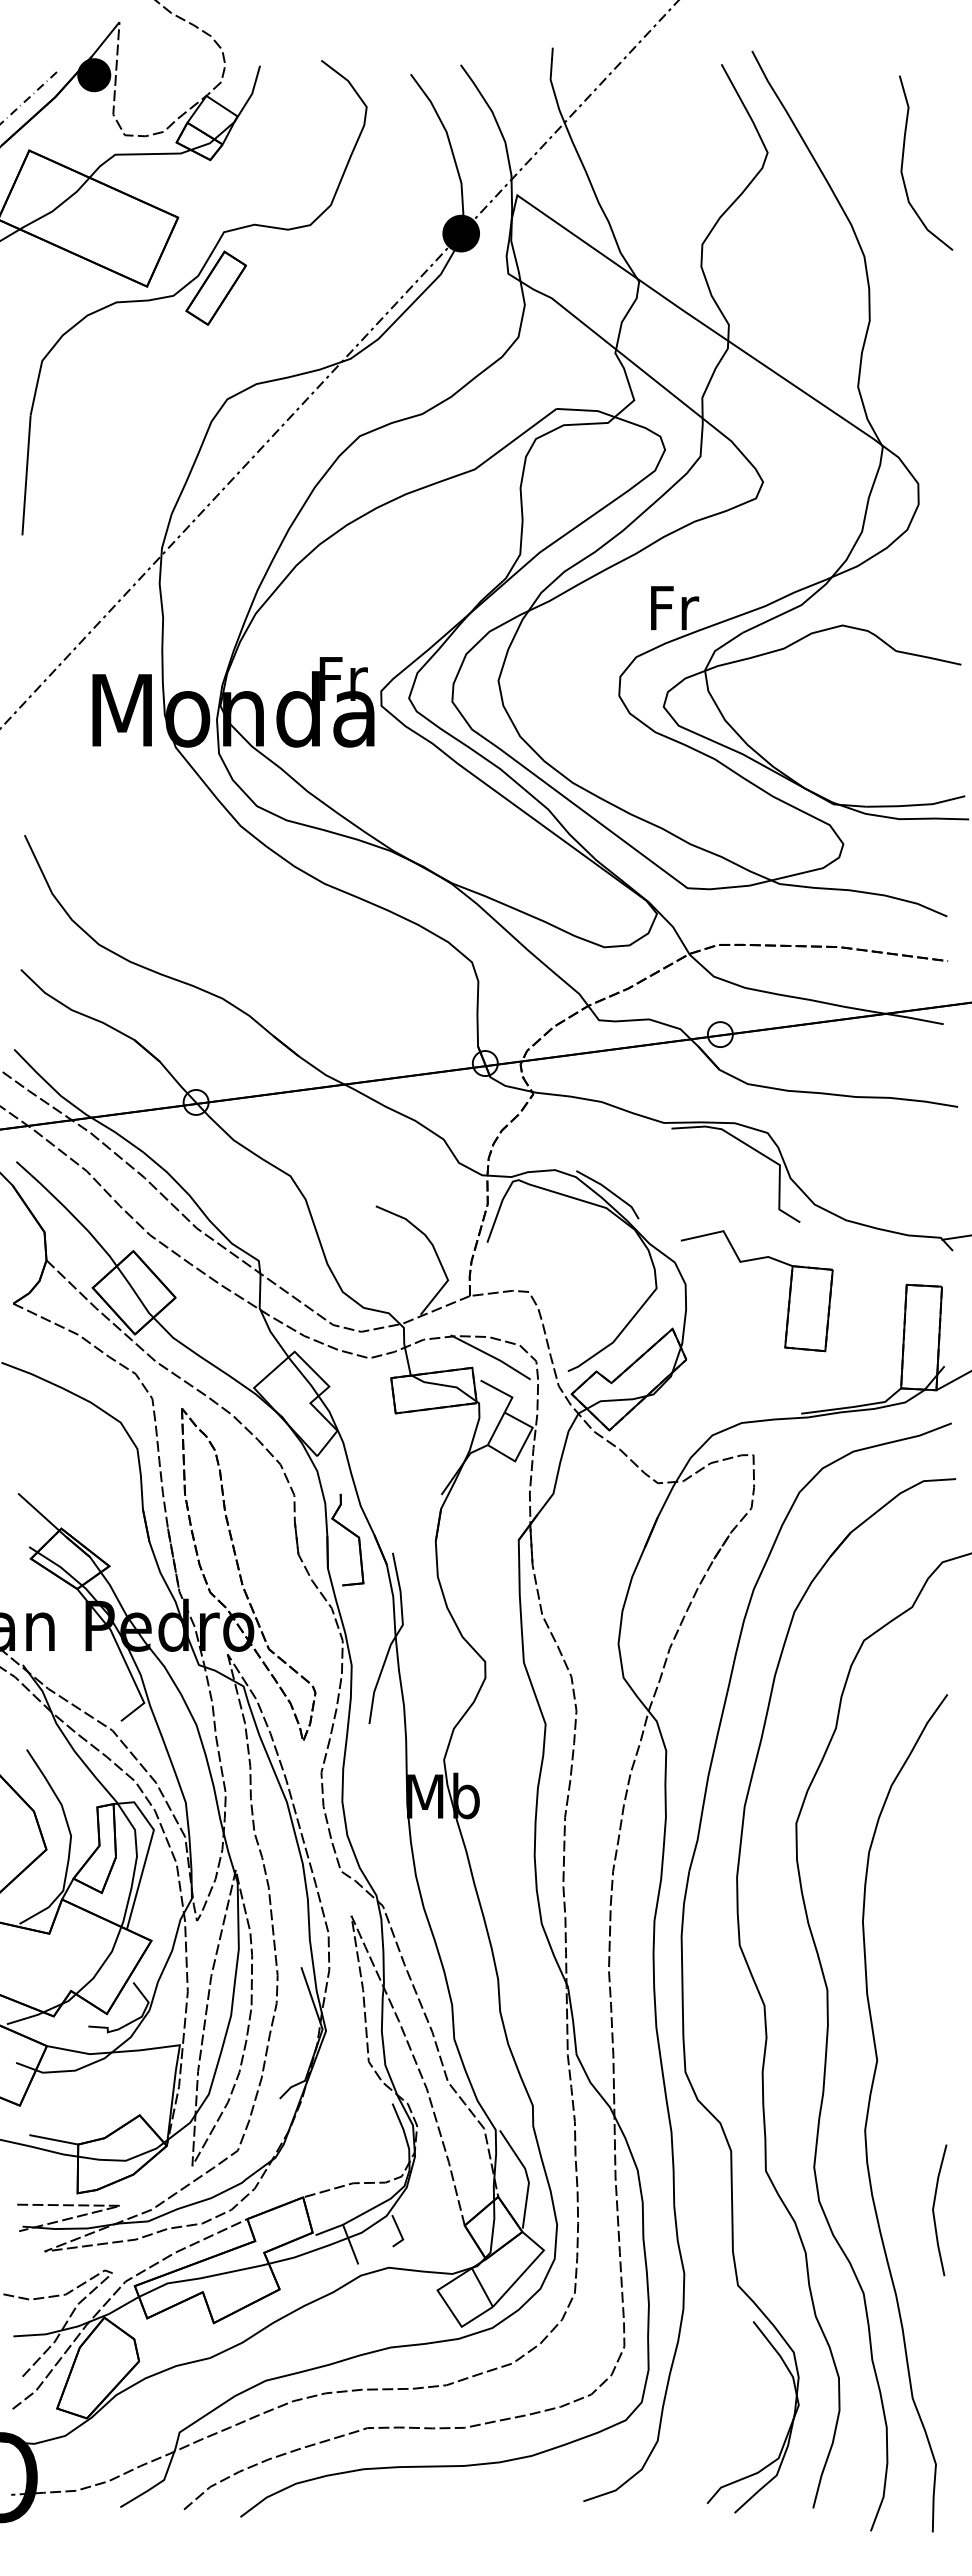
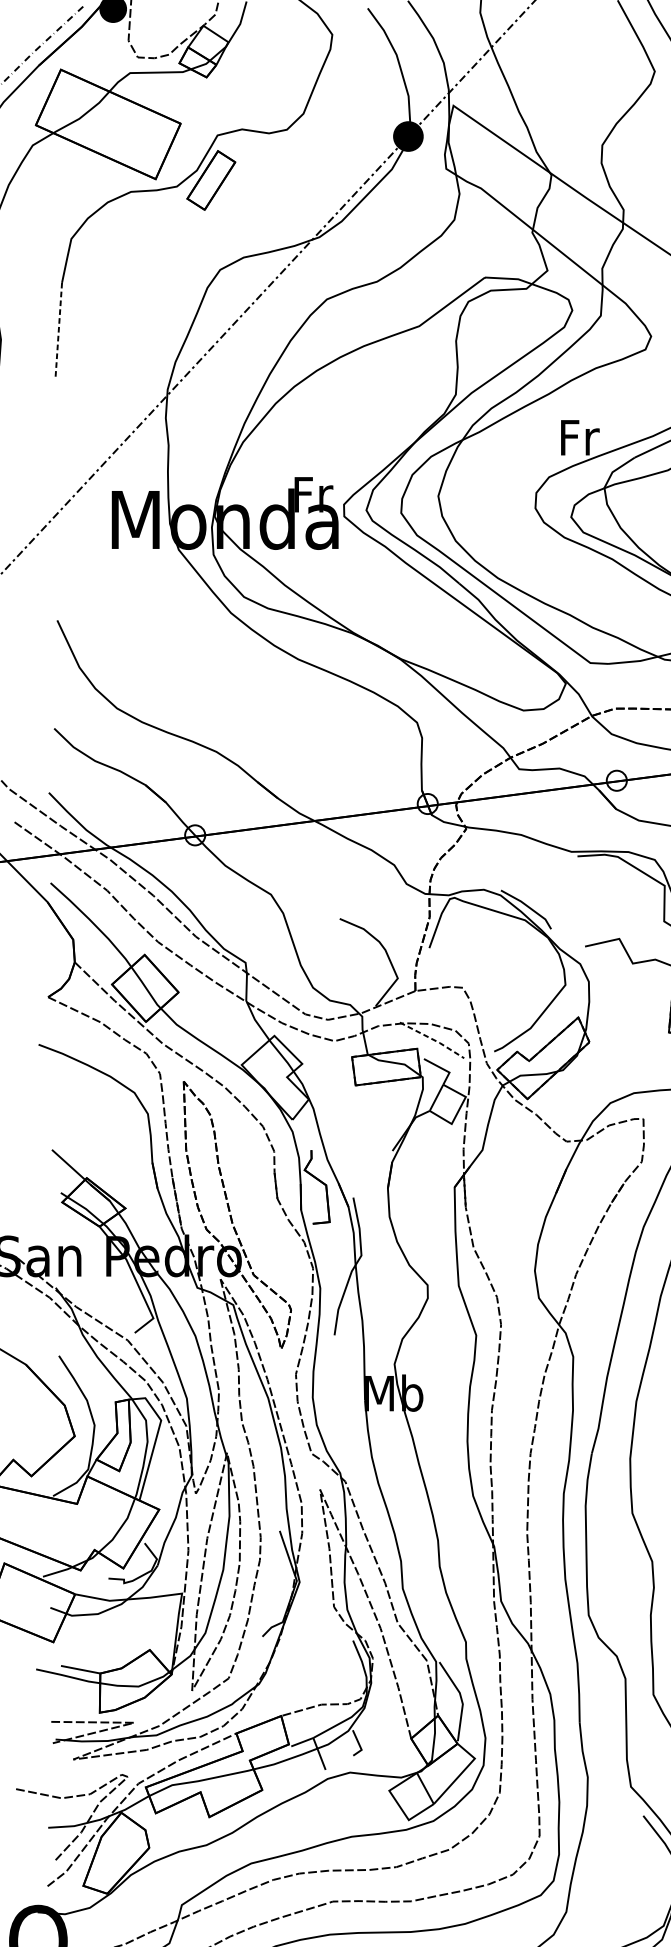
line: (26, 475) -> (58, 331), solid -> dashed
line: (492, 1356) -> (433, 1039), solid -> dashed

